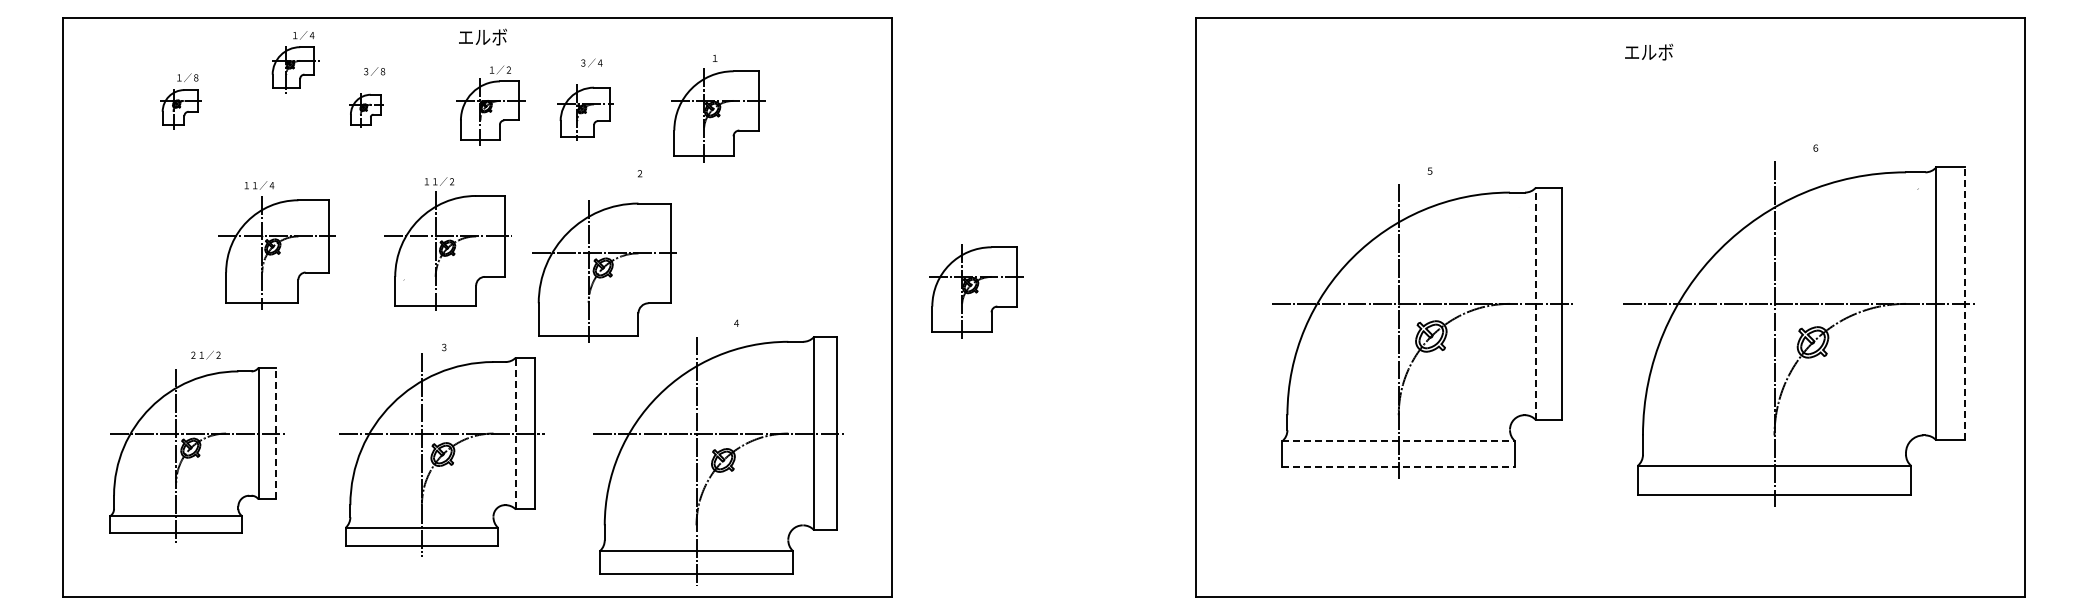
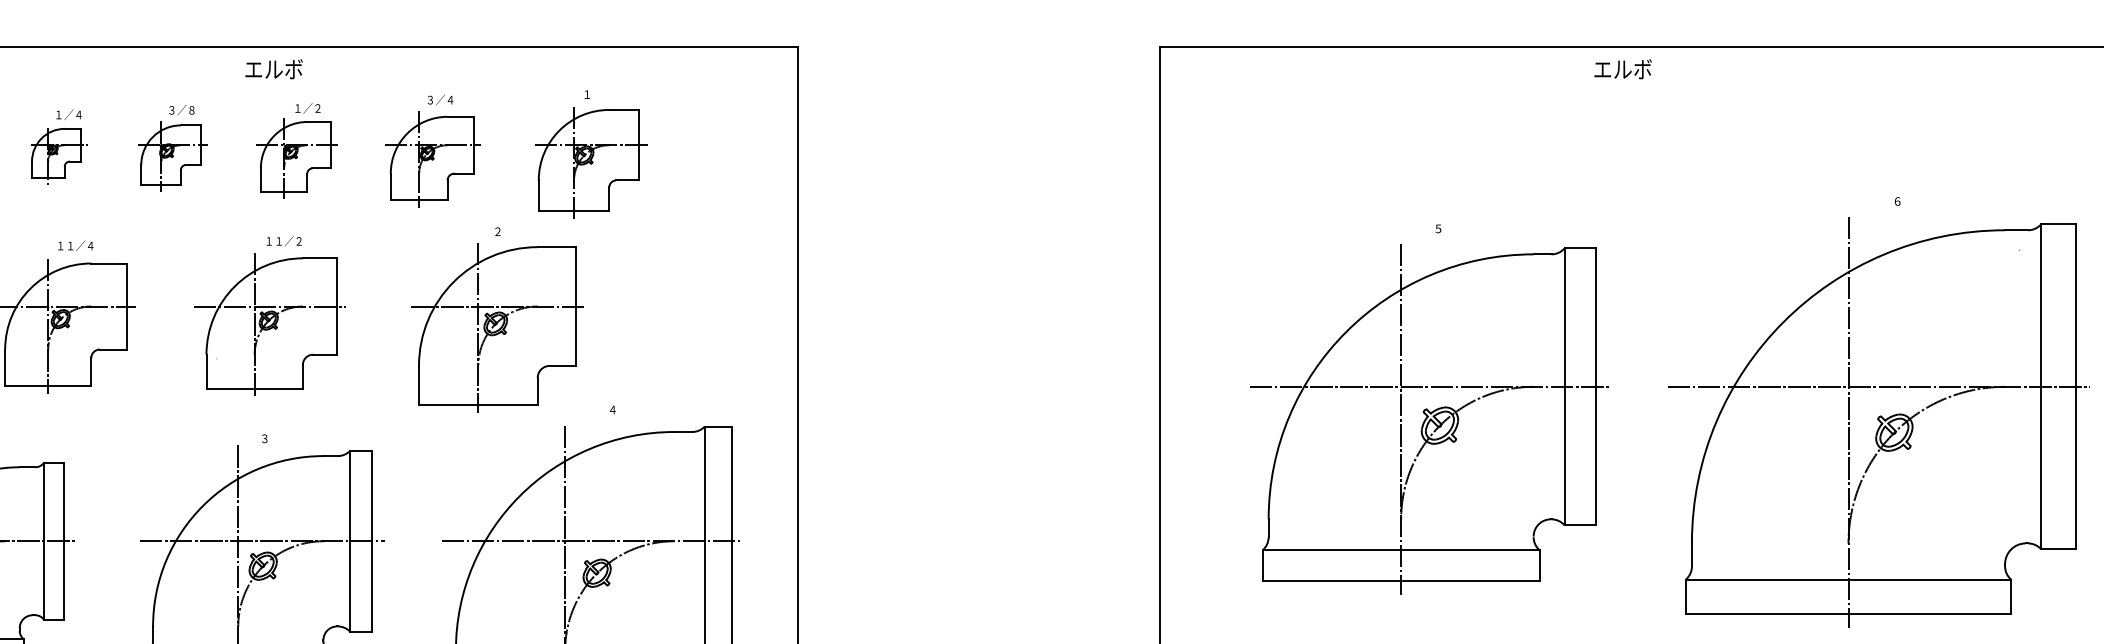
text: (482, 36) -> (273, 68), moved
text: (1649, 51) -> (1623, 68), moved
part: (295, 62) -> (59, 147), moved
part: (490, 105) -> (296, 150), moved
part: (366, 110) -> (172, 156), size x1.67
part: (585, 112) -> (432, 158), size x1.43
text: (439, 181) -> (284, 241), moved
text: (259, 185) -> (75, 245), moved
part: (604, 271) -> (497, 328), moved
part: (976, 291) -> (898, 372), removed
line: (1536, 303) -> (1565, 386), dashed -> solid
line: (1965, 303) -> (2075, 386), dashed -> solid
line: (275, 433) -> (63, 541), dashed -> solid
line: (515, 433) -> (349, 541), dashed -> solid
line: (1399, 441) -> (1402, 550), dashed -> solid
line: (1399, 467) -> (1402, 581), dashed -> solid

